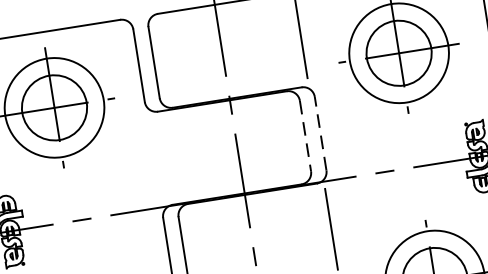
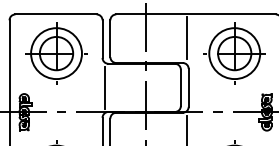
line: (320, 132) -> (188, 87), dashed -> solid
line: (304, 137) -> (180, 88), dashed -> solid
line: (157, 158) -> (104, 87), added

